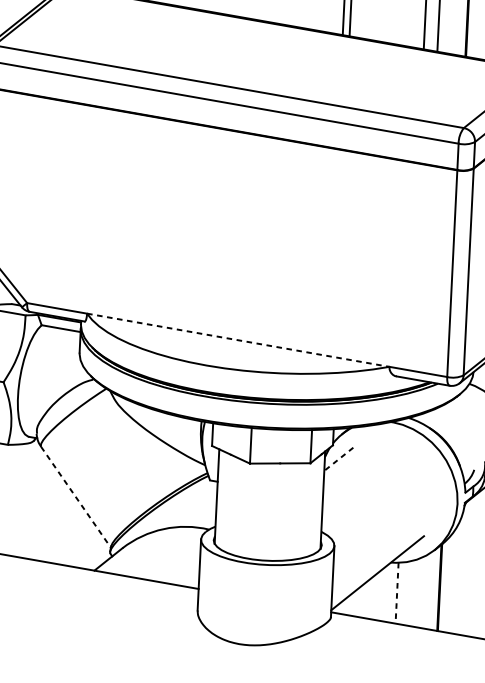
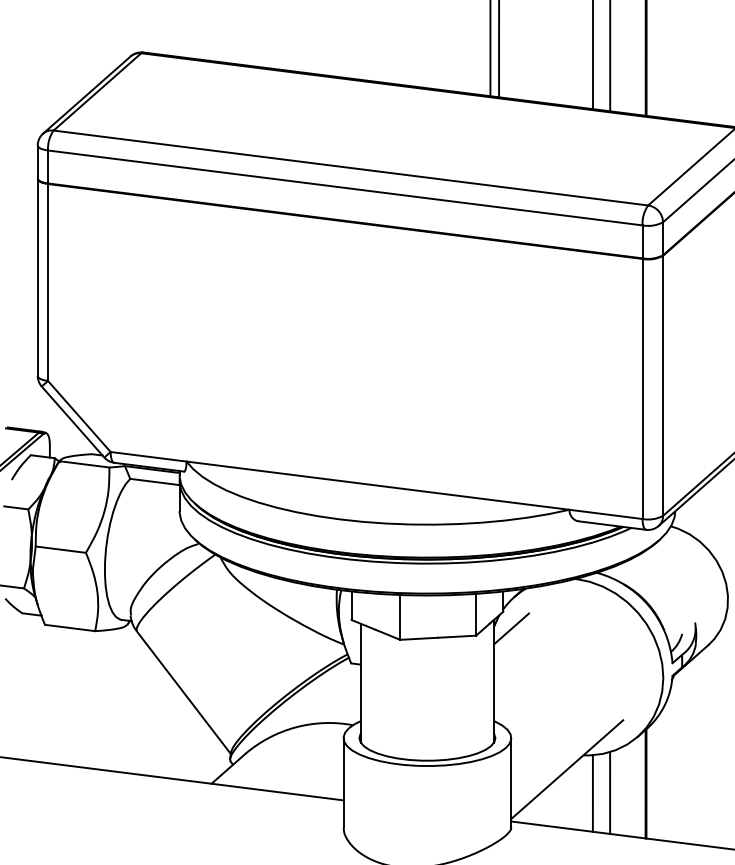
line: (238, 340) -> (378, 485), dashed -> solid
line: (338, 459) -> (511, 629), dashed -> solid
line: (76, 497) -> (184, 693), dashed -> solid
line: (396, 593) -> (592, 794), dashed -> solid
line: (411, 593) -> (610, 792), added

